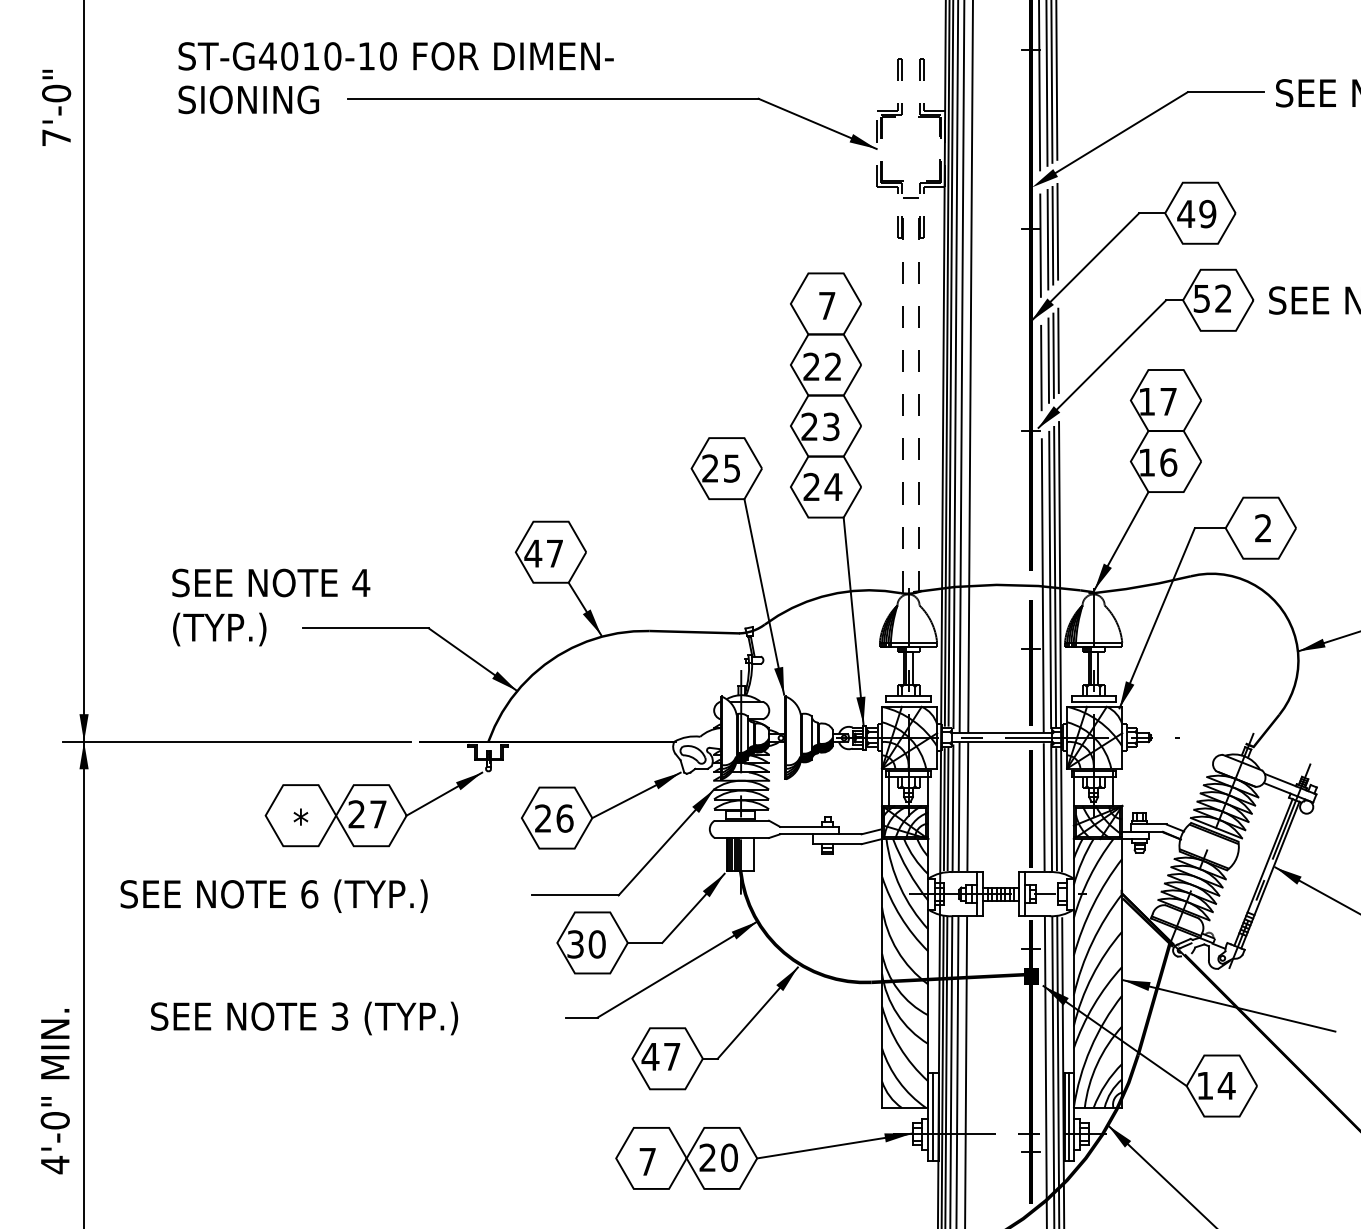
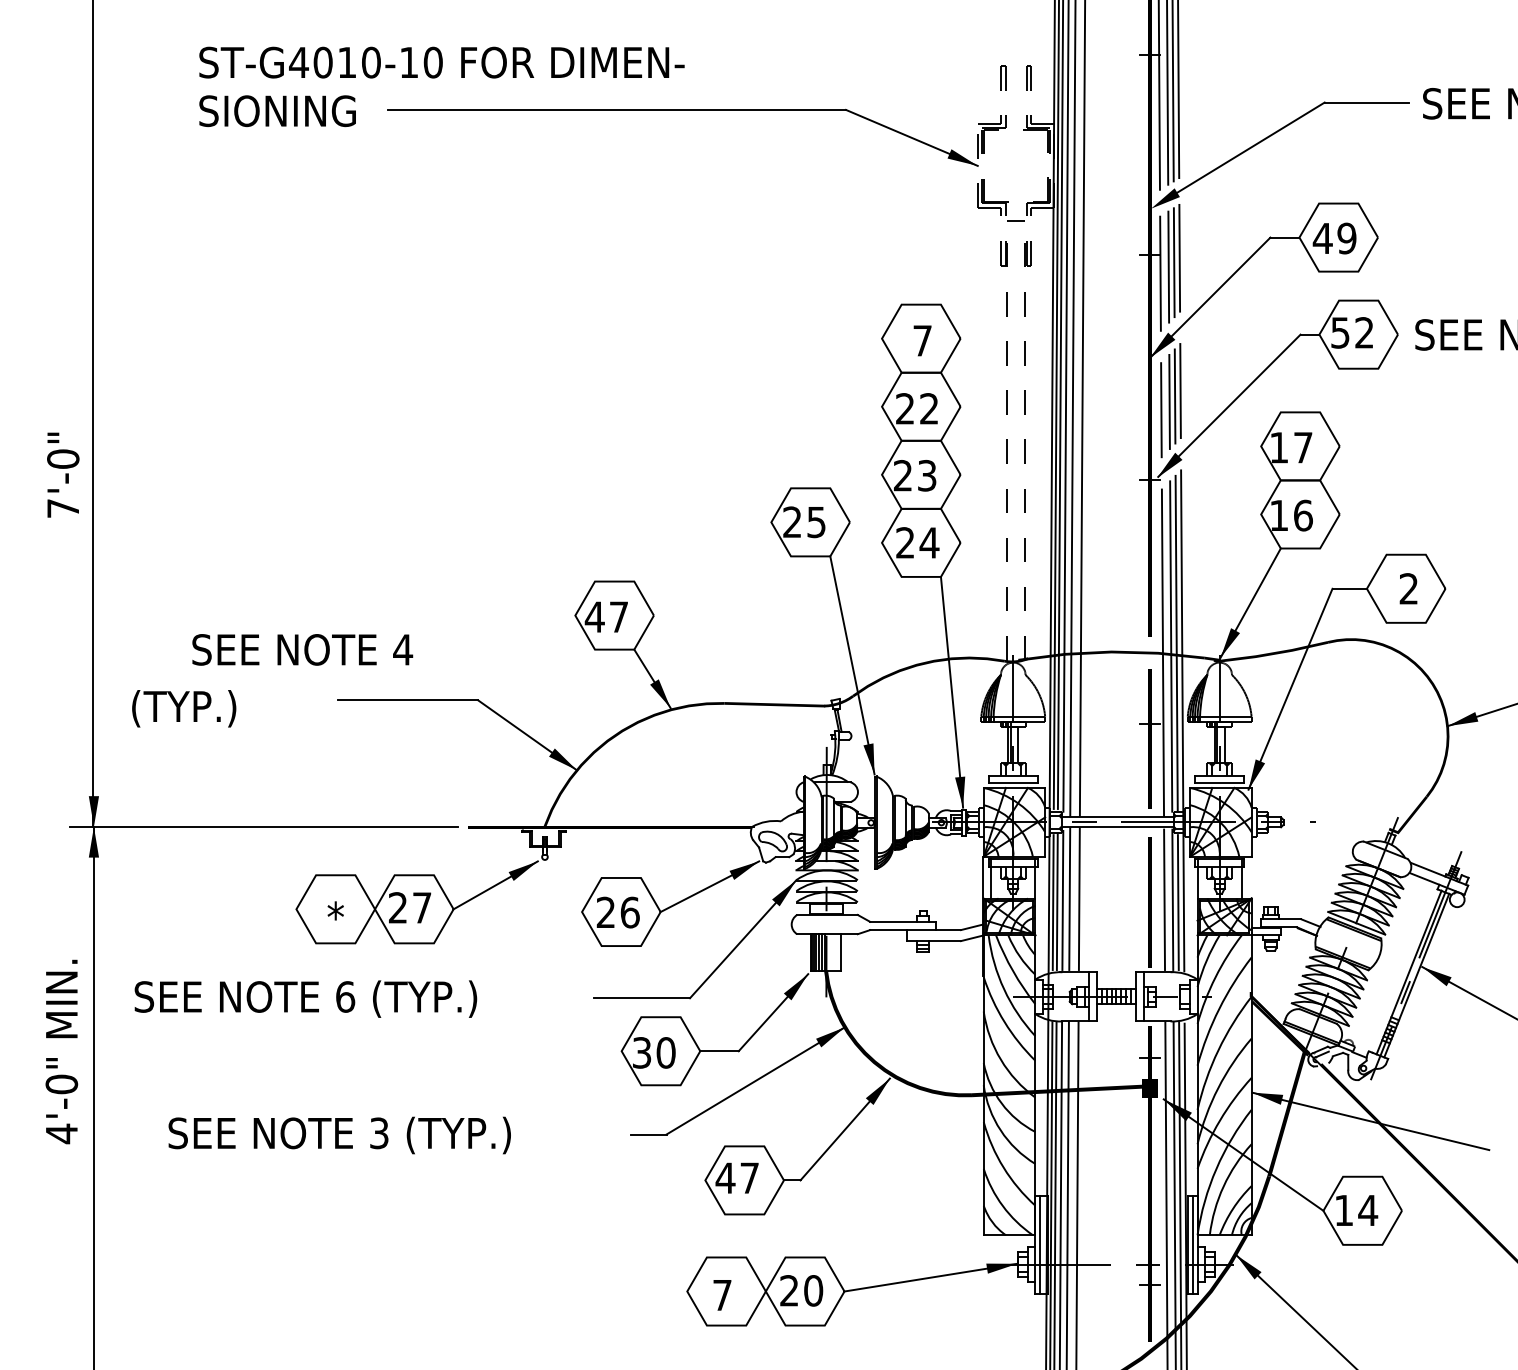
text: (56, 107) -> (63, 474), moved
text: (219, 629) -> (184, 708), moved
text: (54, 1091) -> (61, 1051), moved

